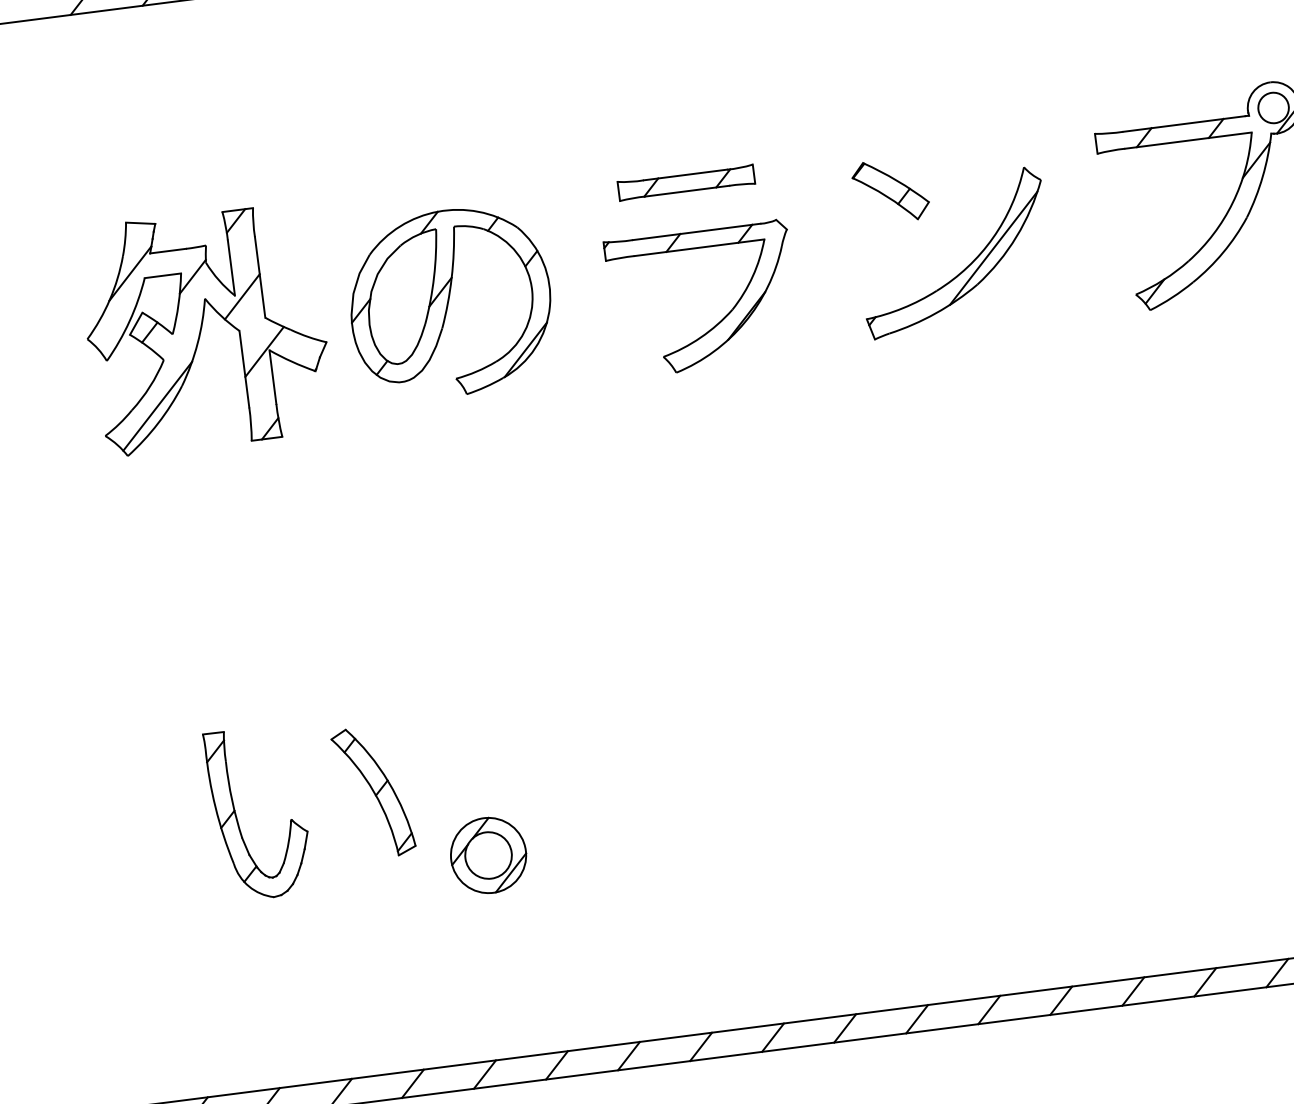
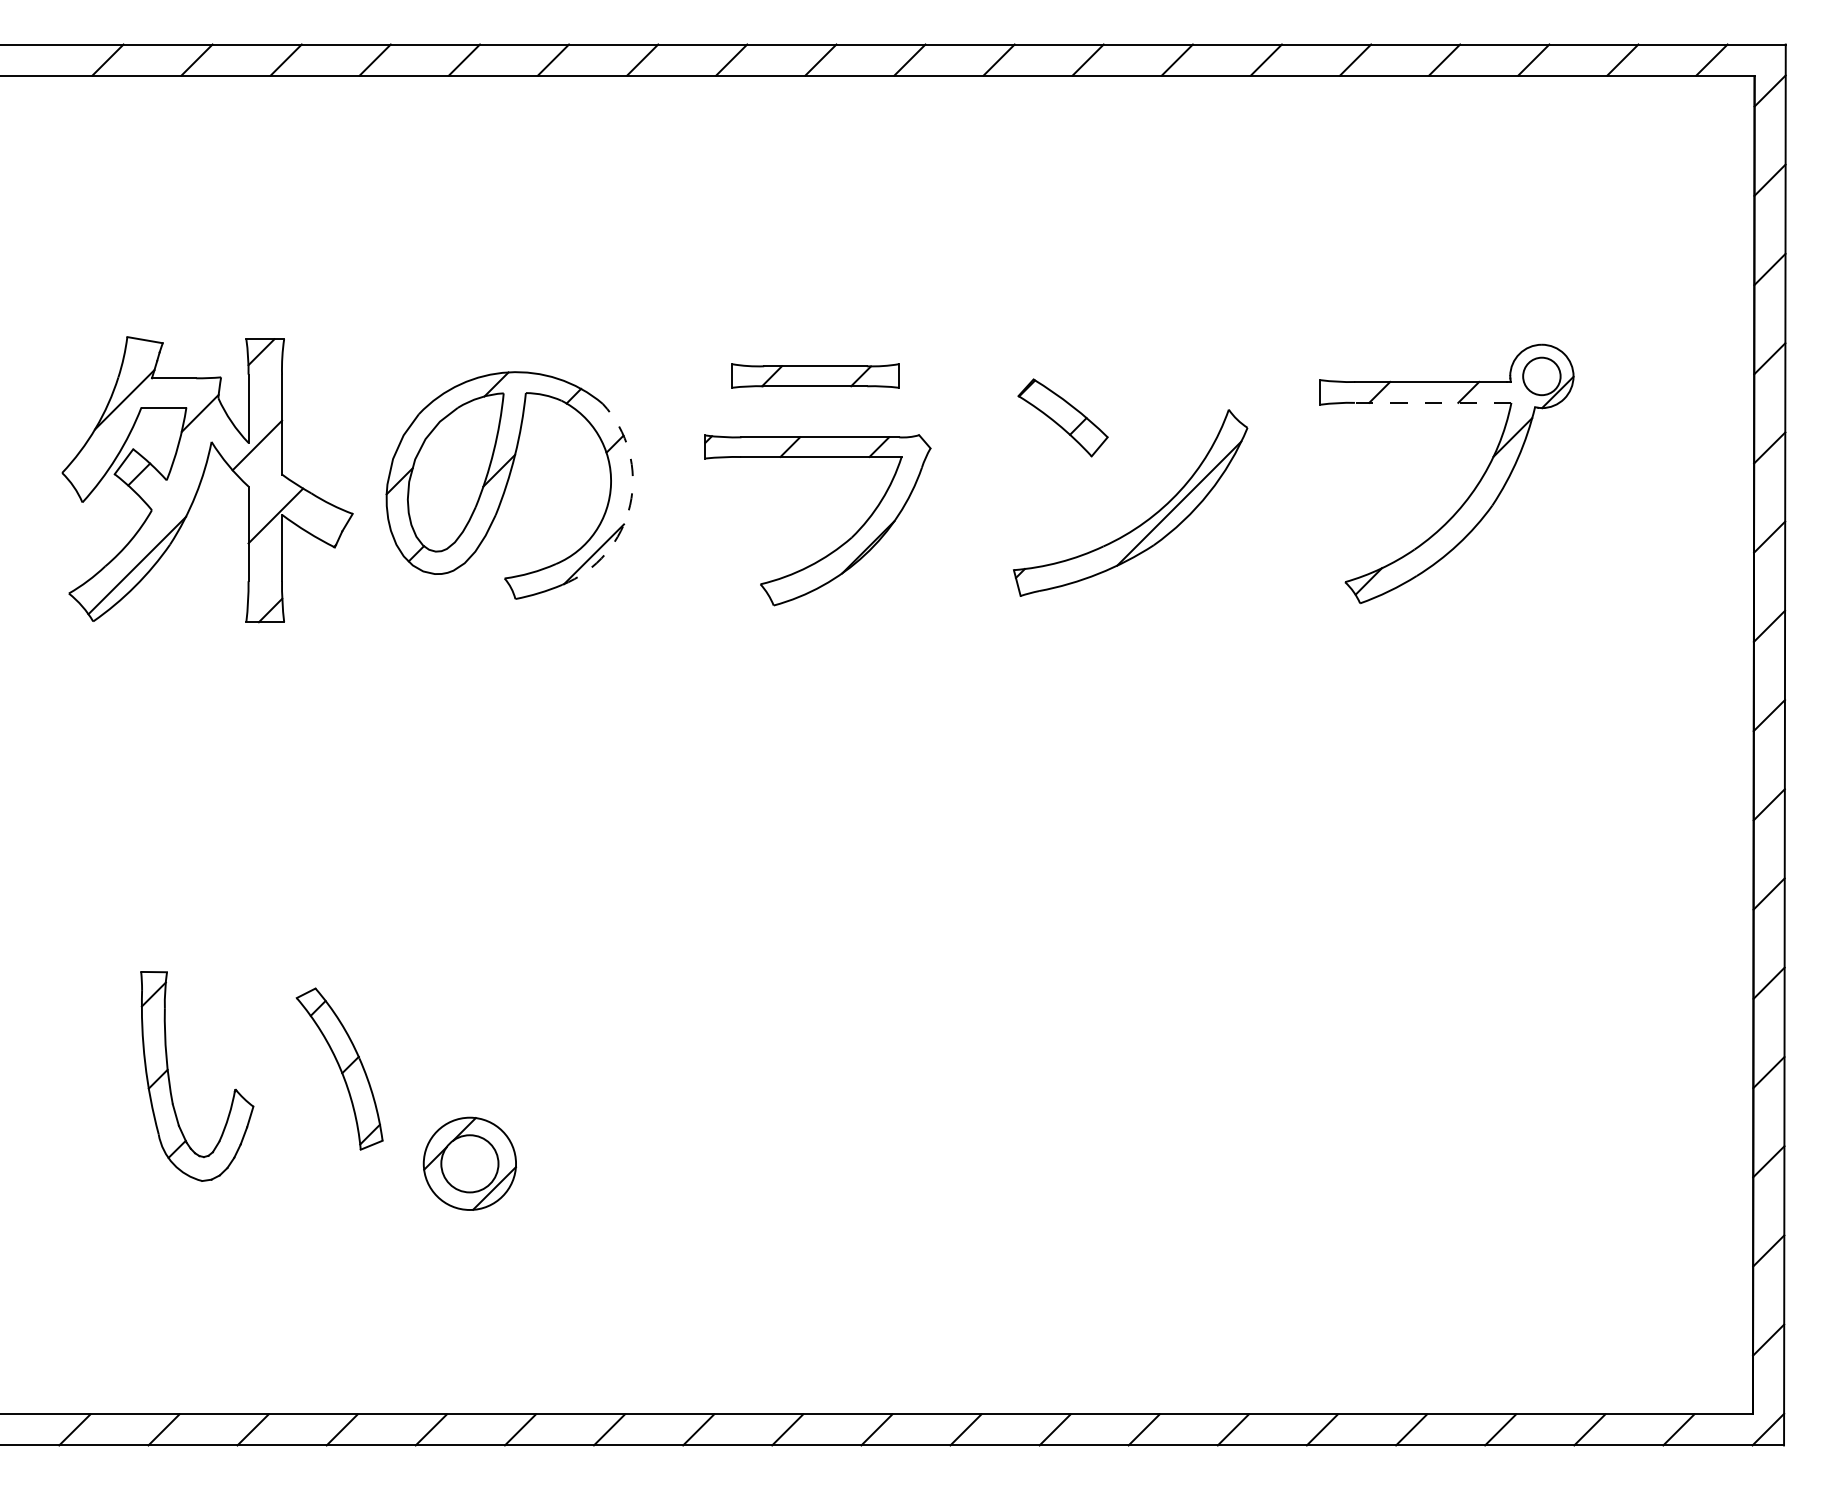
line: (1187, 140) -> (1432, 402), solid -> dashed
arc: (550, 306) -> (630, 505), solid -> dashed

